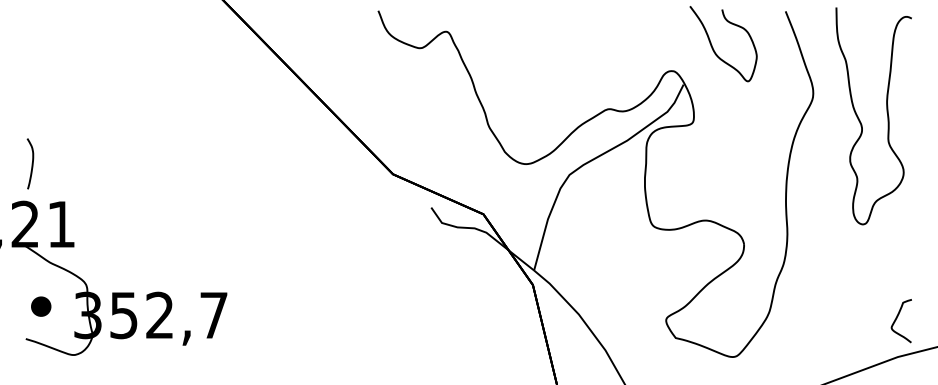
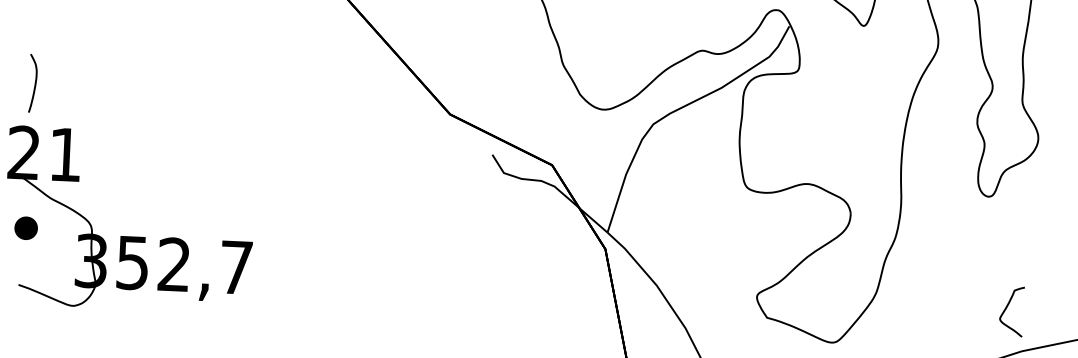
part: (41, 306) -> (26, 228), moved
curve: (896, 320) -> (1006, 310), moved

